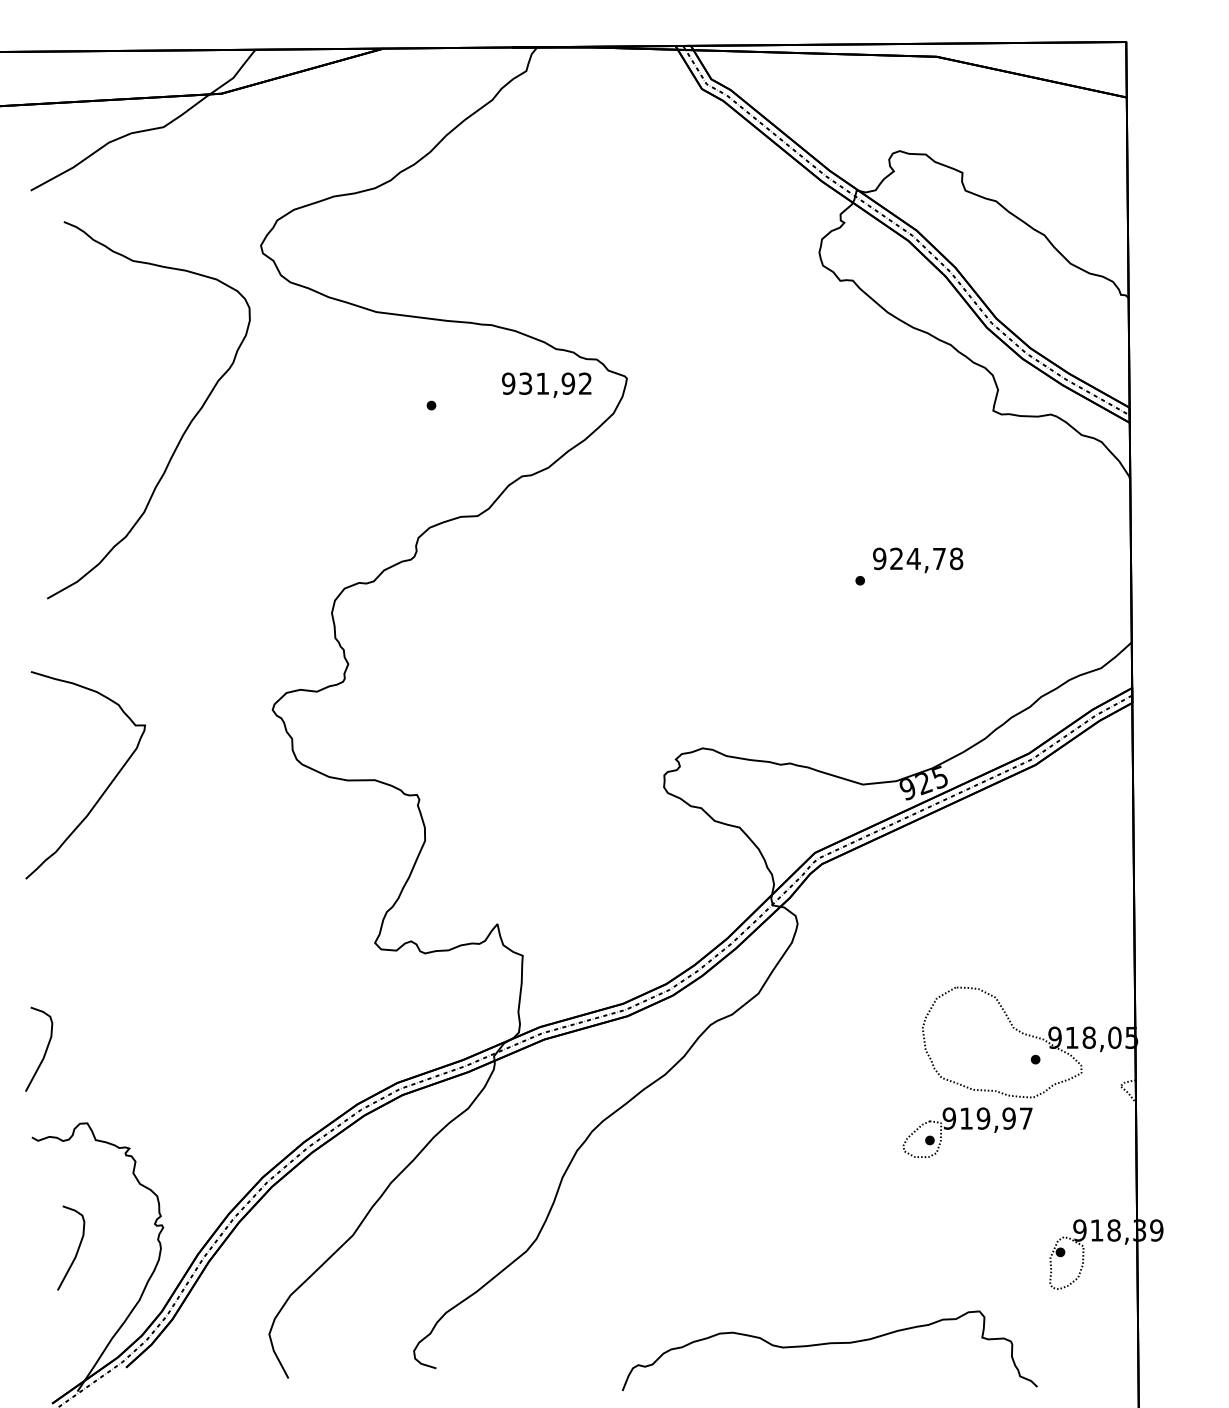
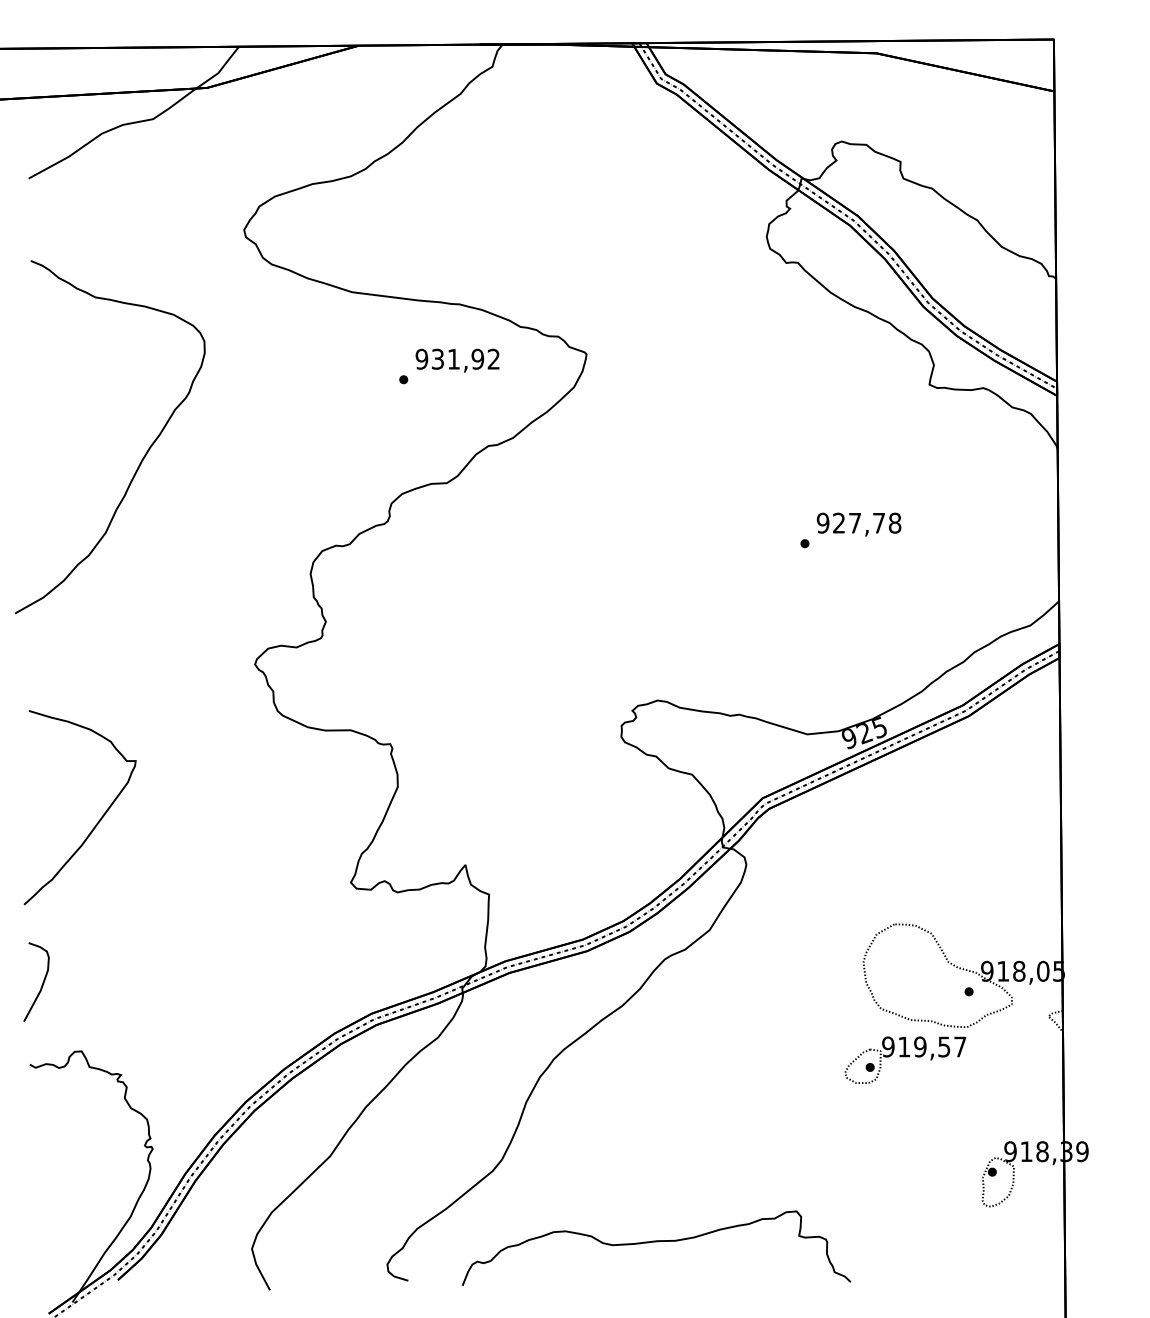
text: (546, 385) -> (457, 360), moved
curve: (182, 434) -> (141, 459), moved
text: (913, 559) -> (854, 523), 924,78 -> 927,78
curve: (105, 788) -> (98, 820), moved
text: (1009, 1118) -> (944, 1046), 919,97 -> 919,57
curve: (77, 1248) -> (72, 1168), removed
curve: (829, 1344) -> (656, 1242), moved

